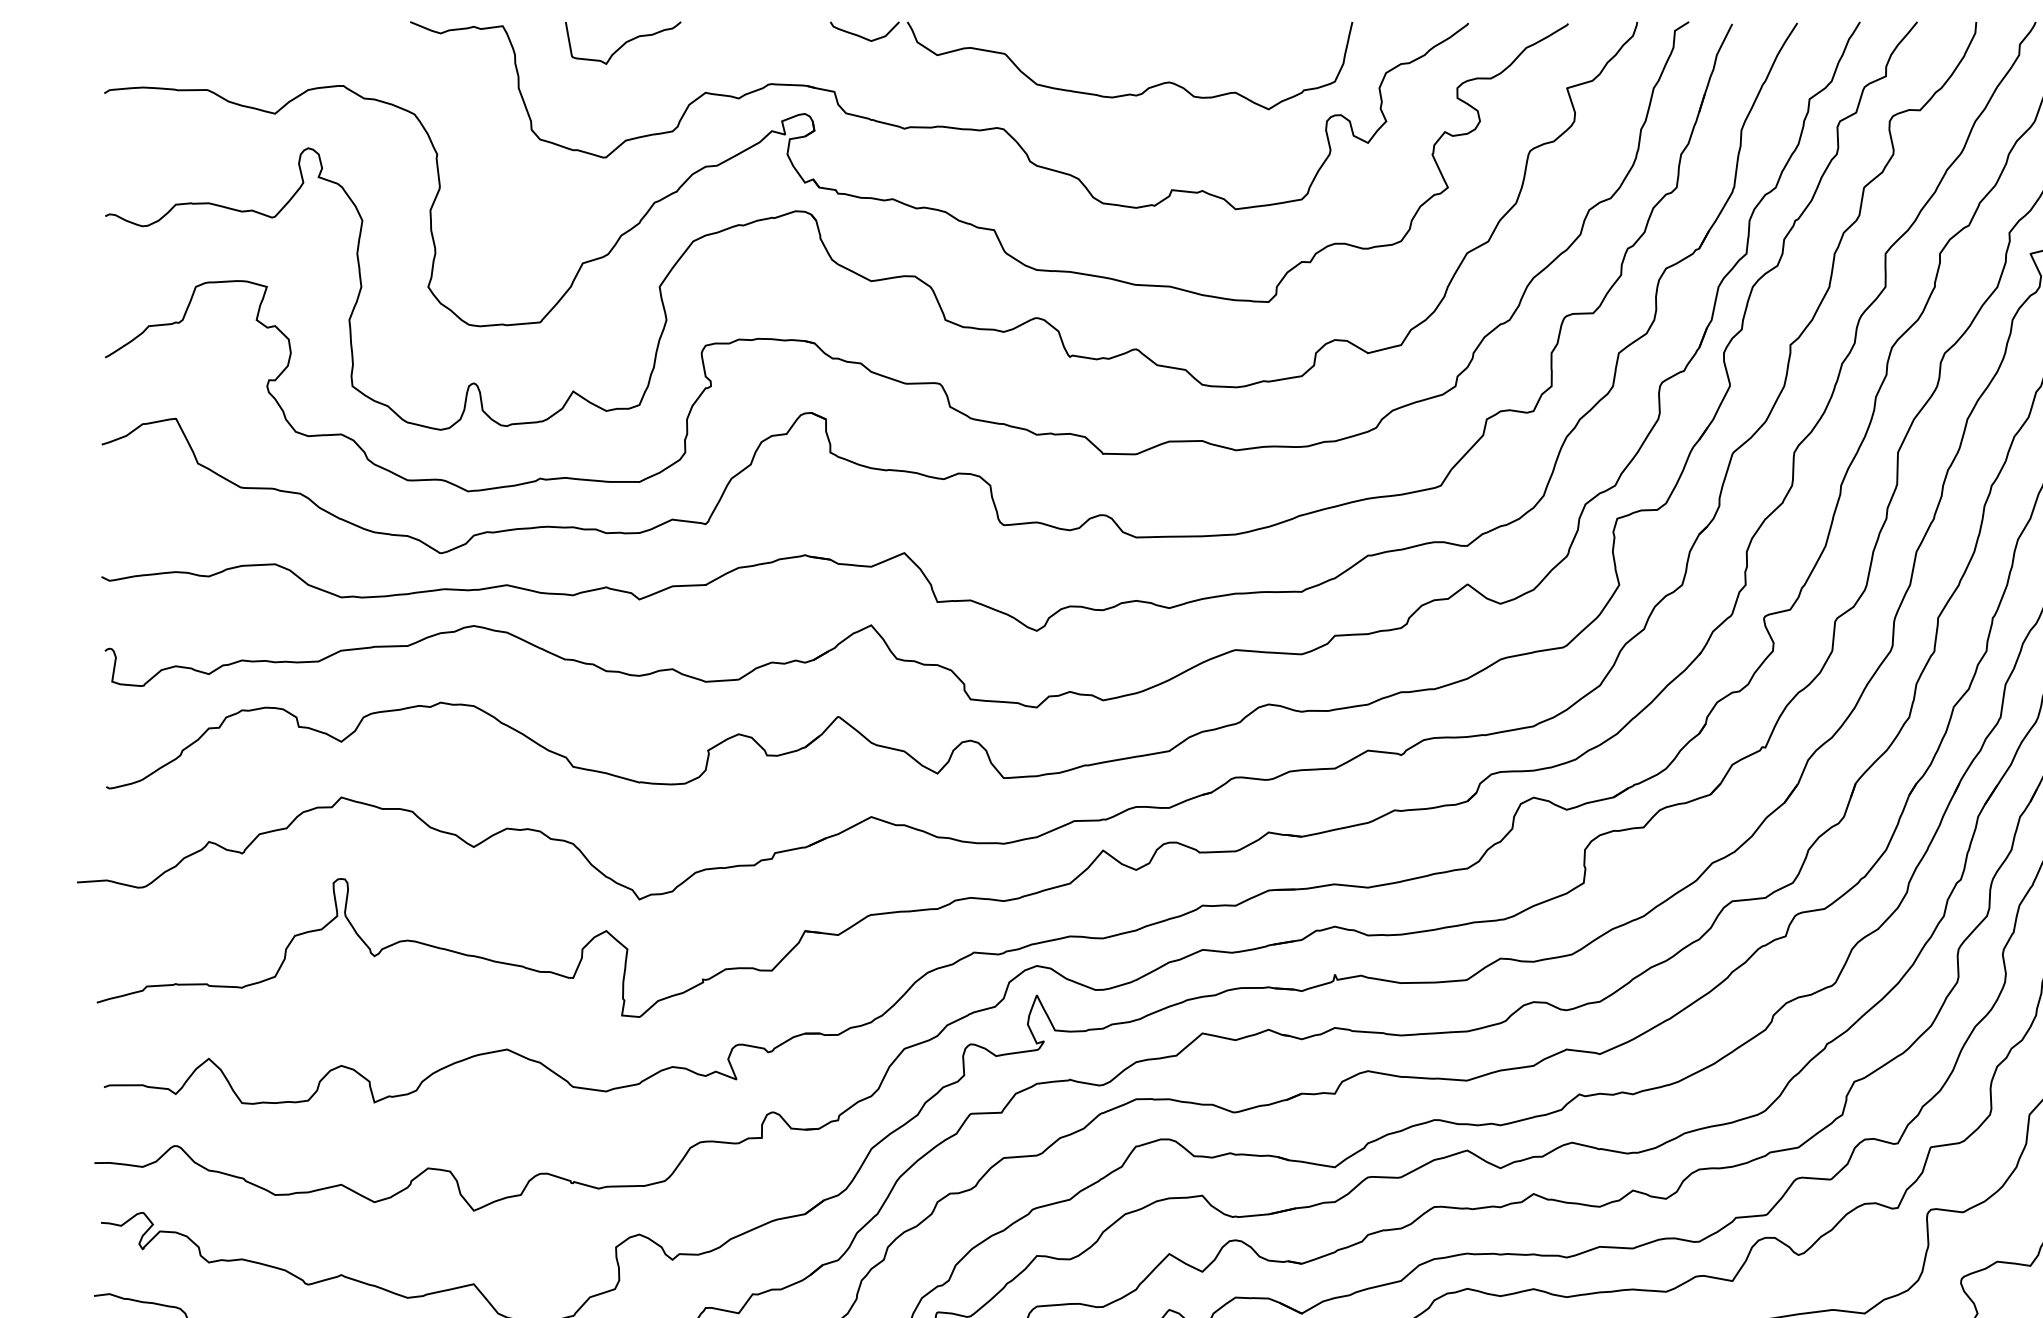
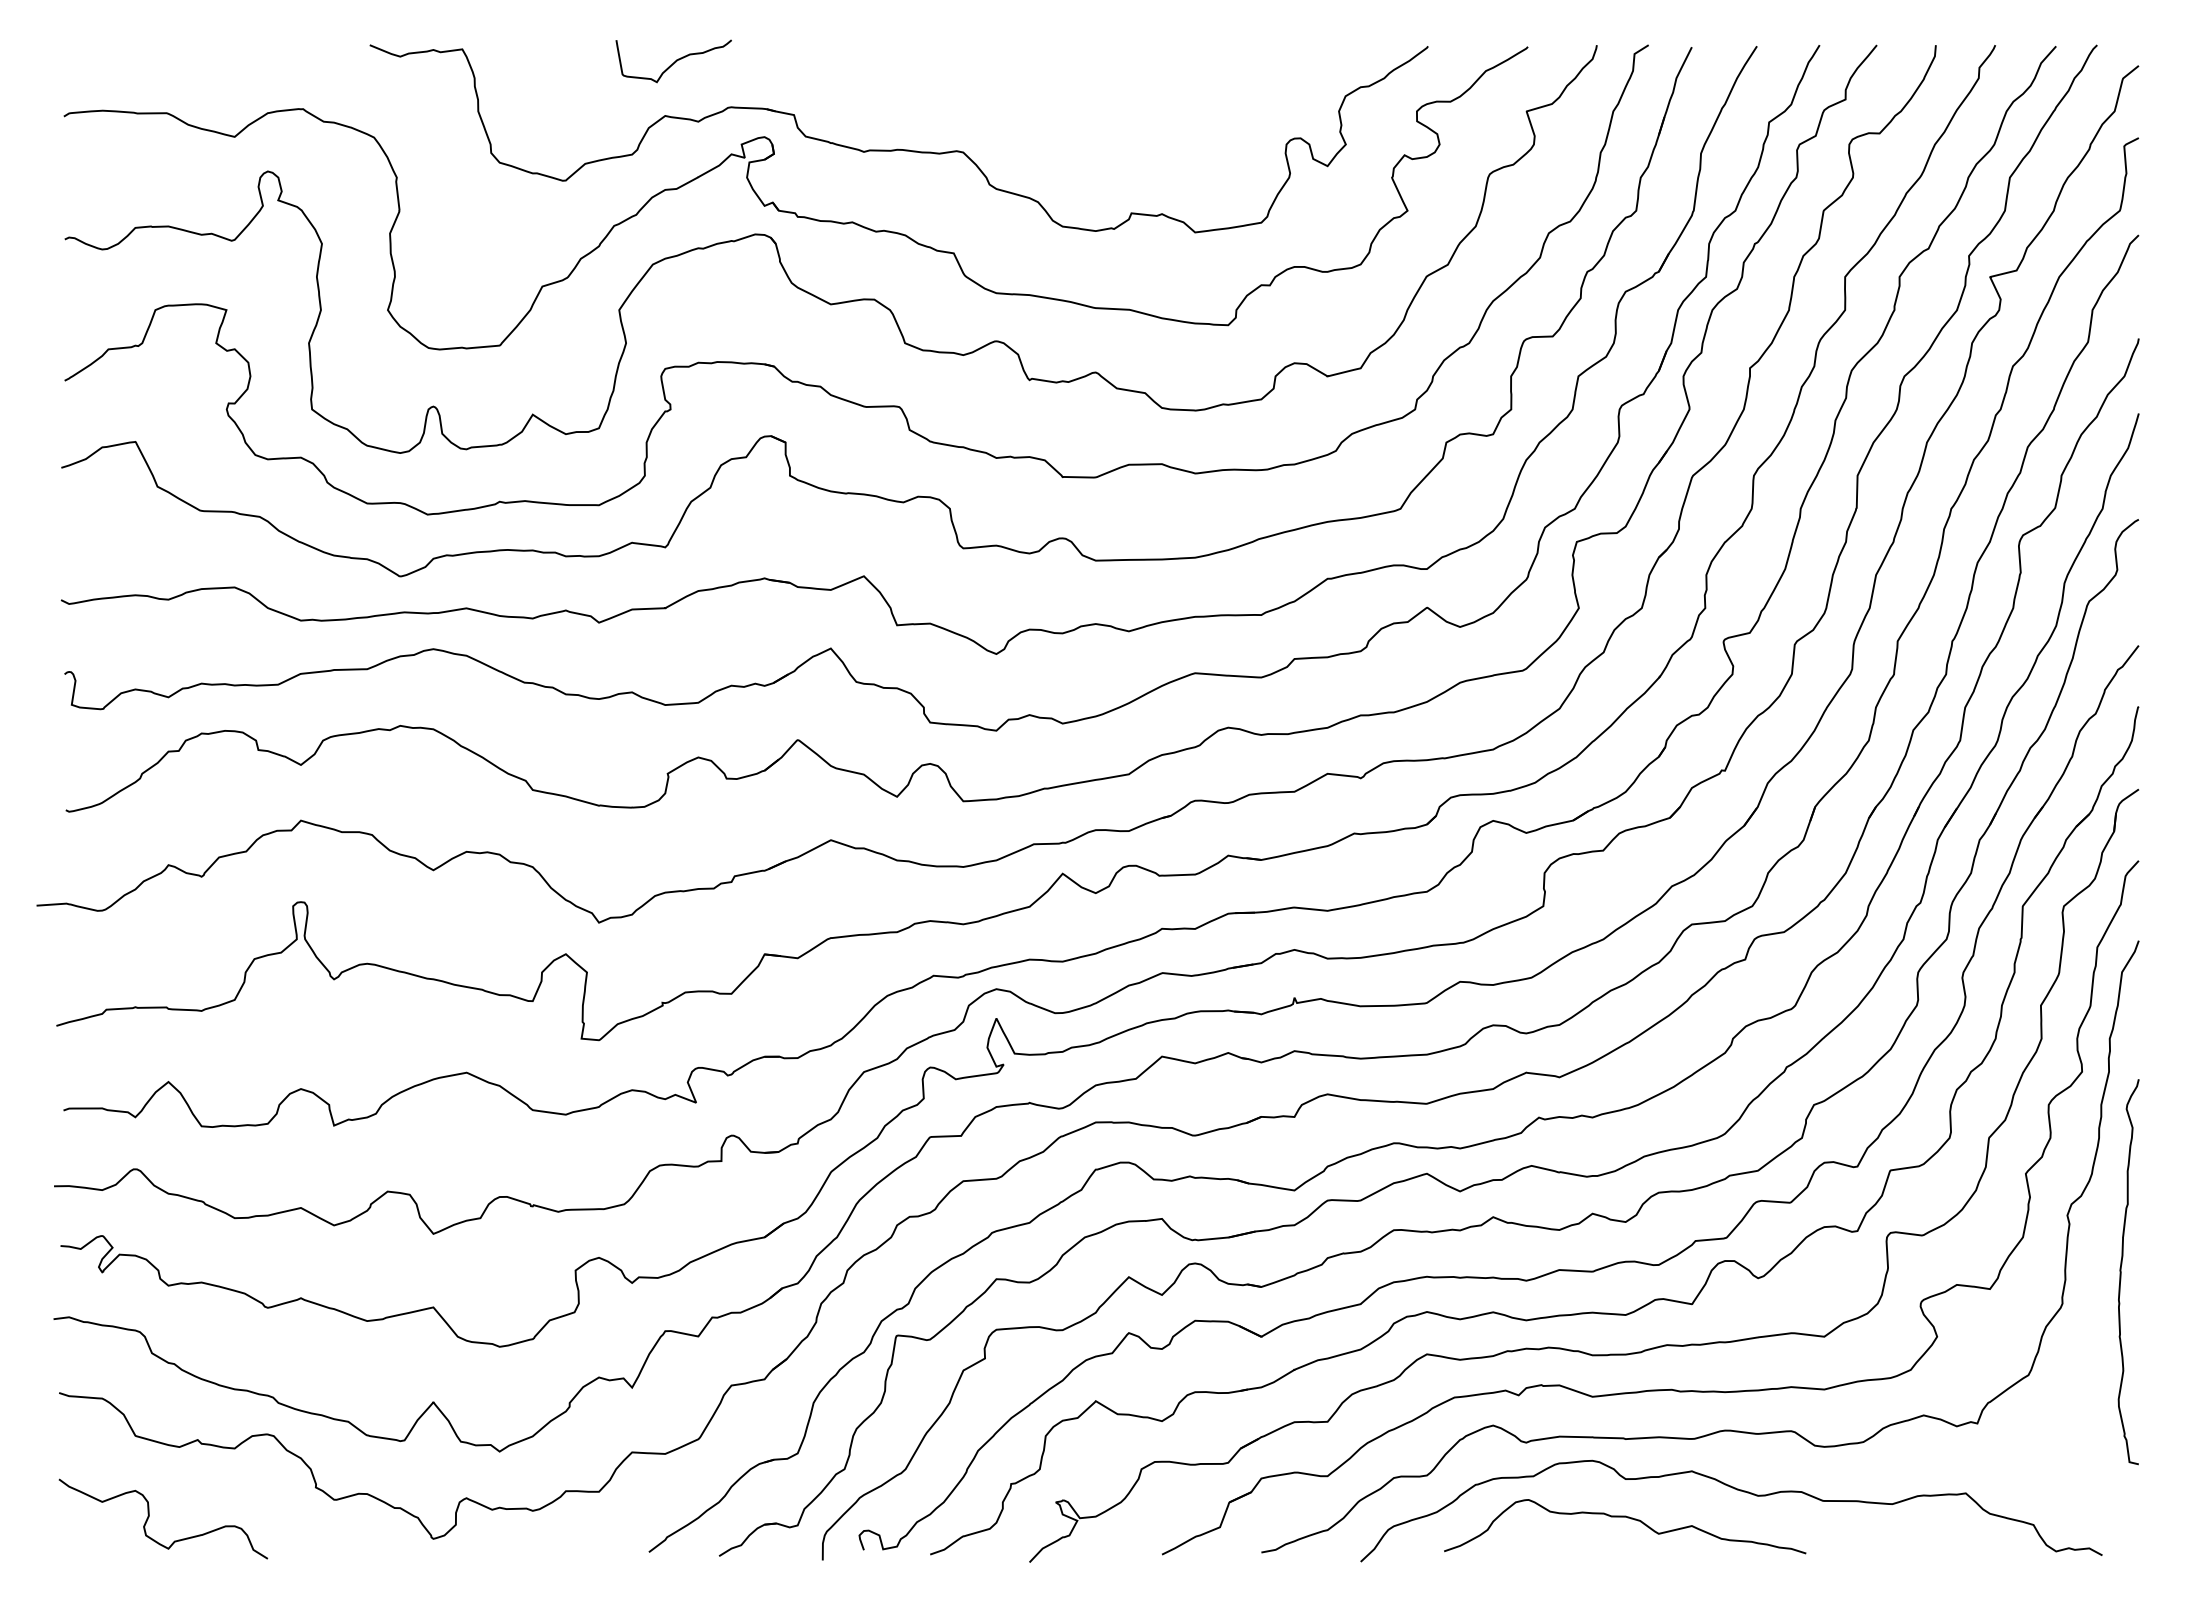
curve: (623, 43) -> (674, 61), moved
part: (1086, 92) -> (1046, 115), removed

